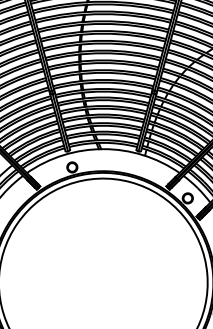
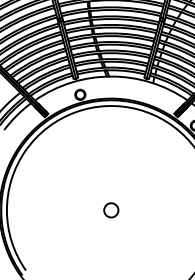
circle: (103, 282) -> (111, 209), added

